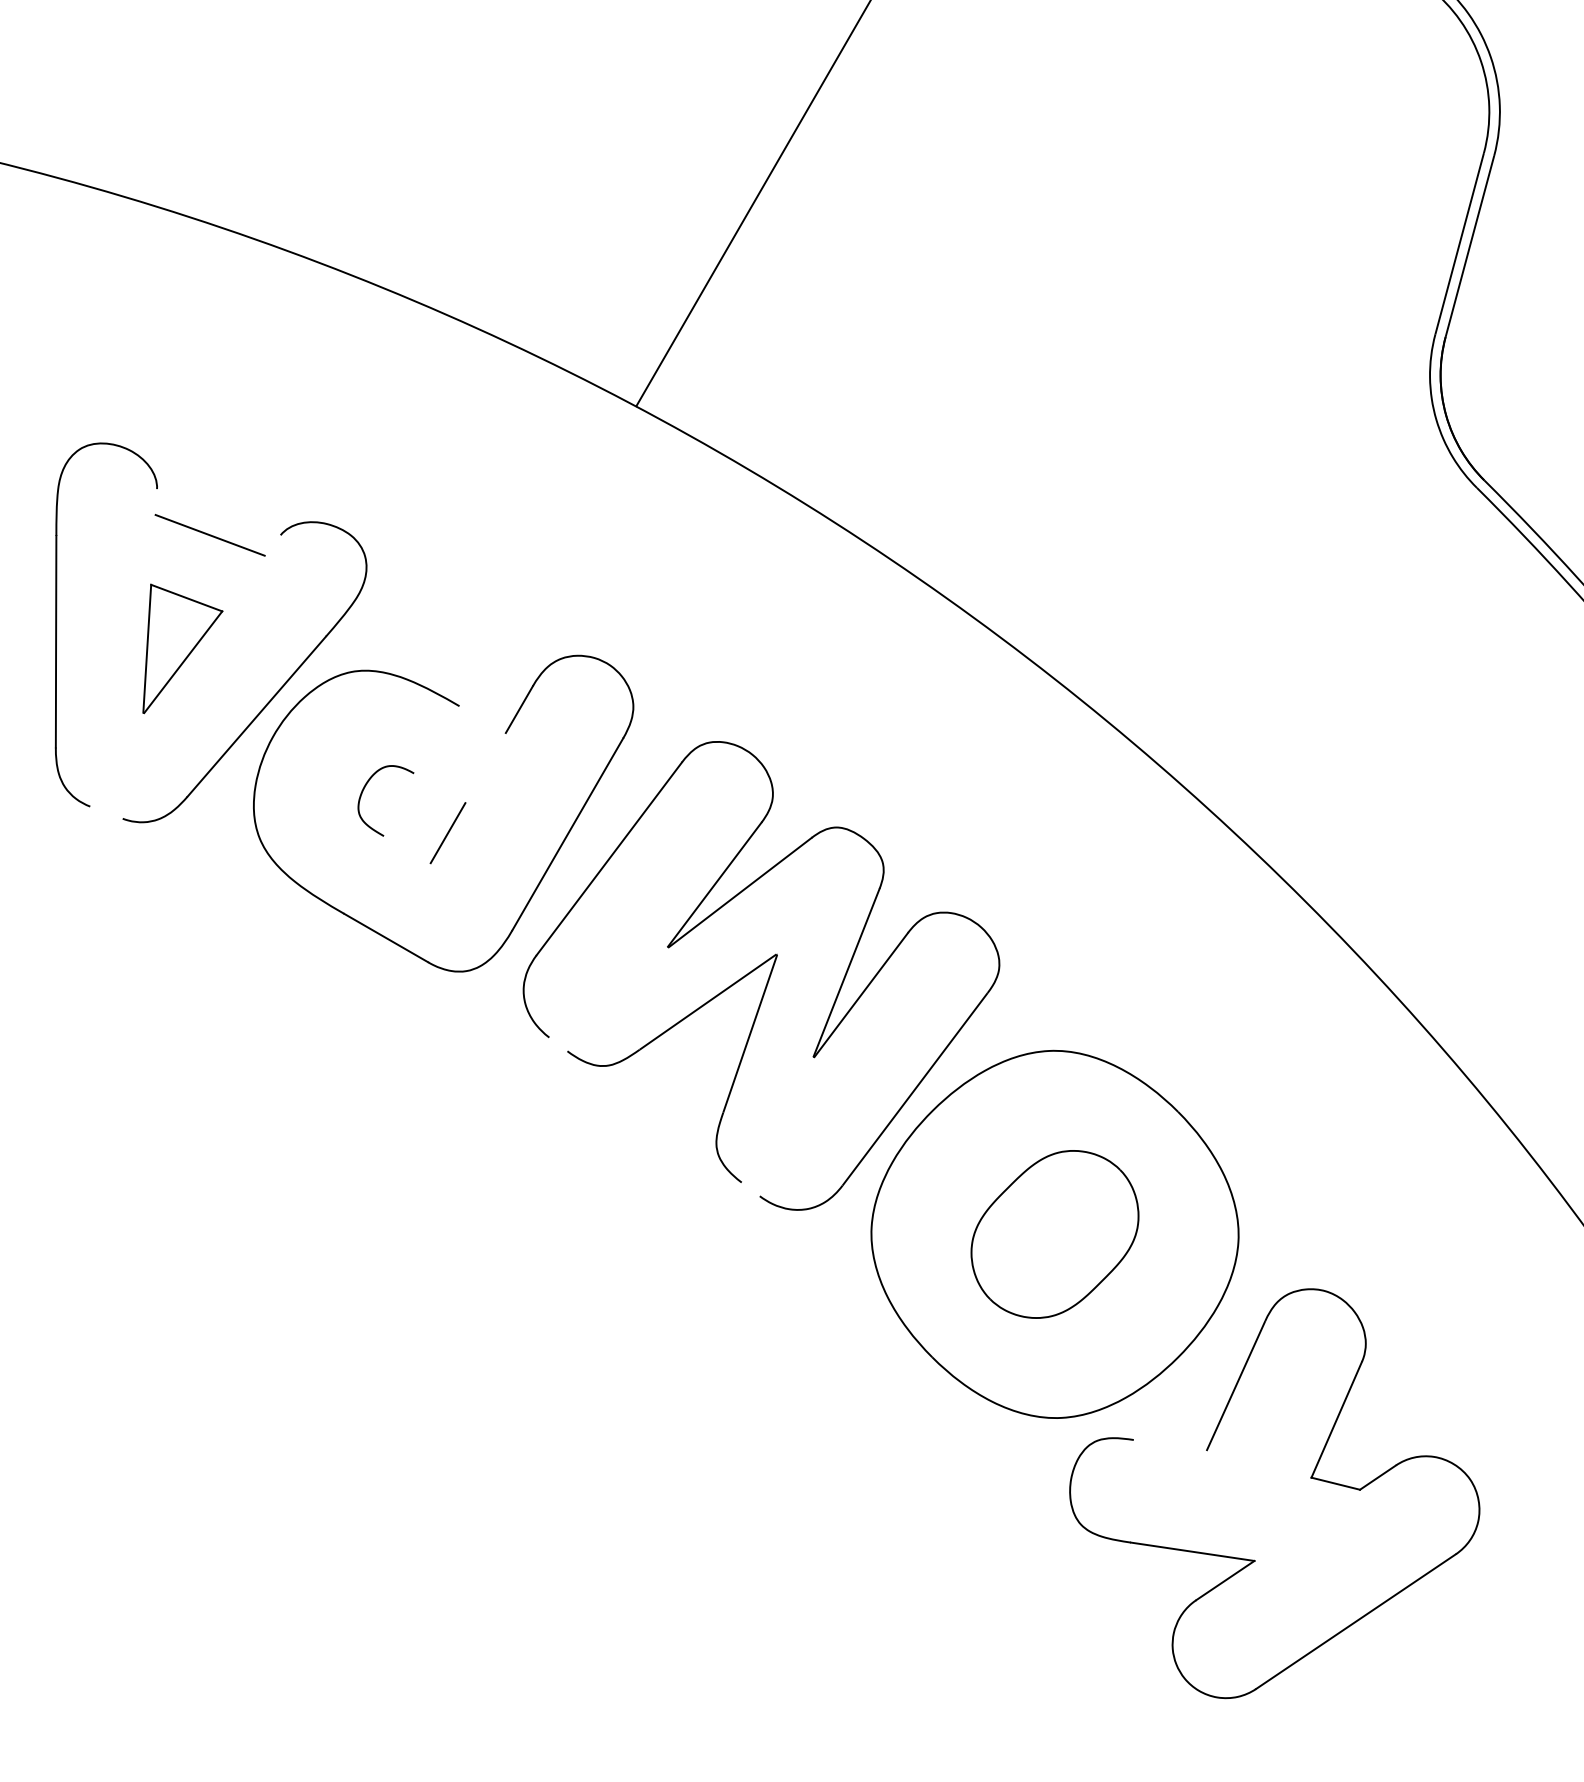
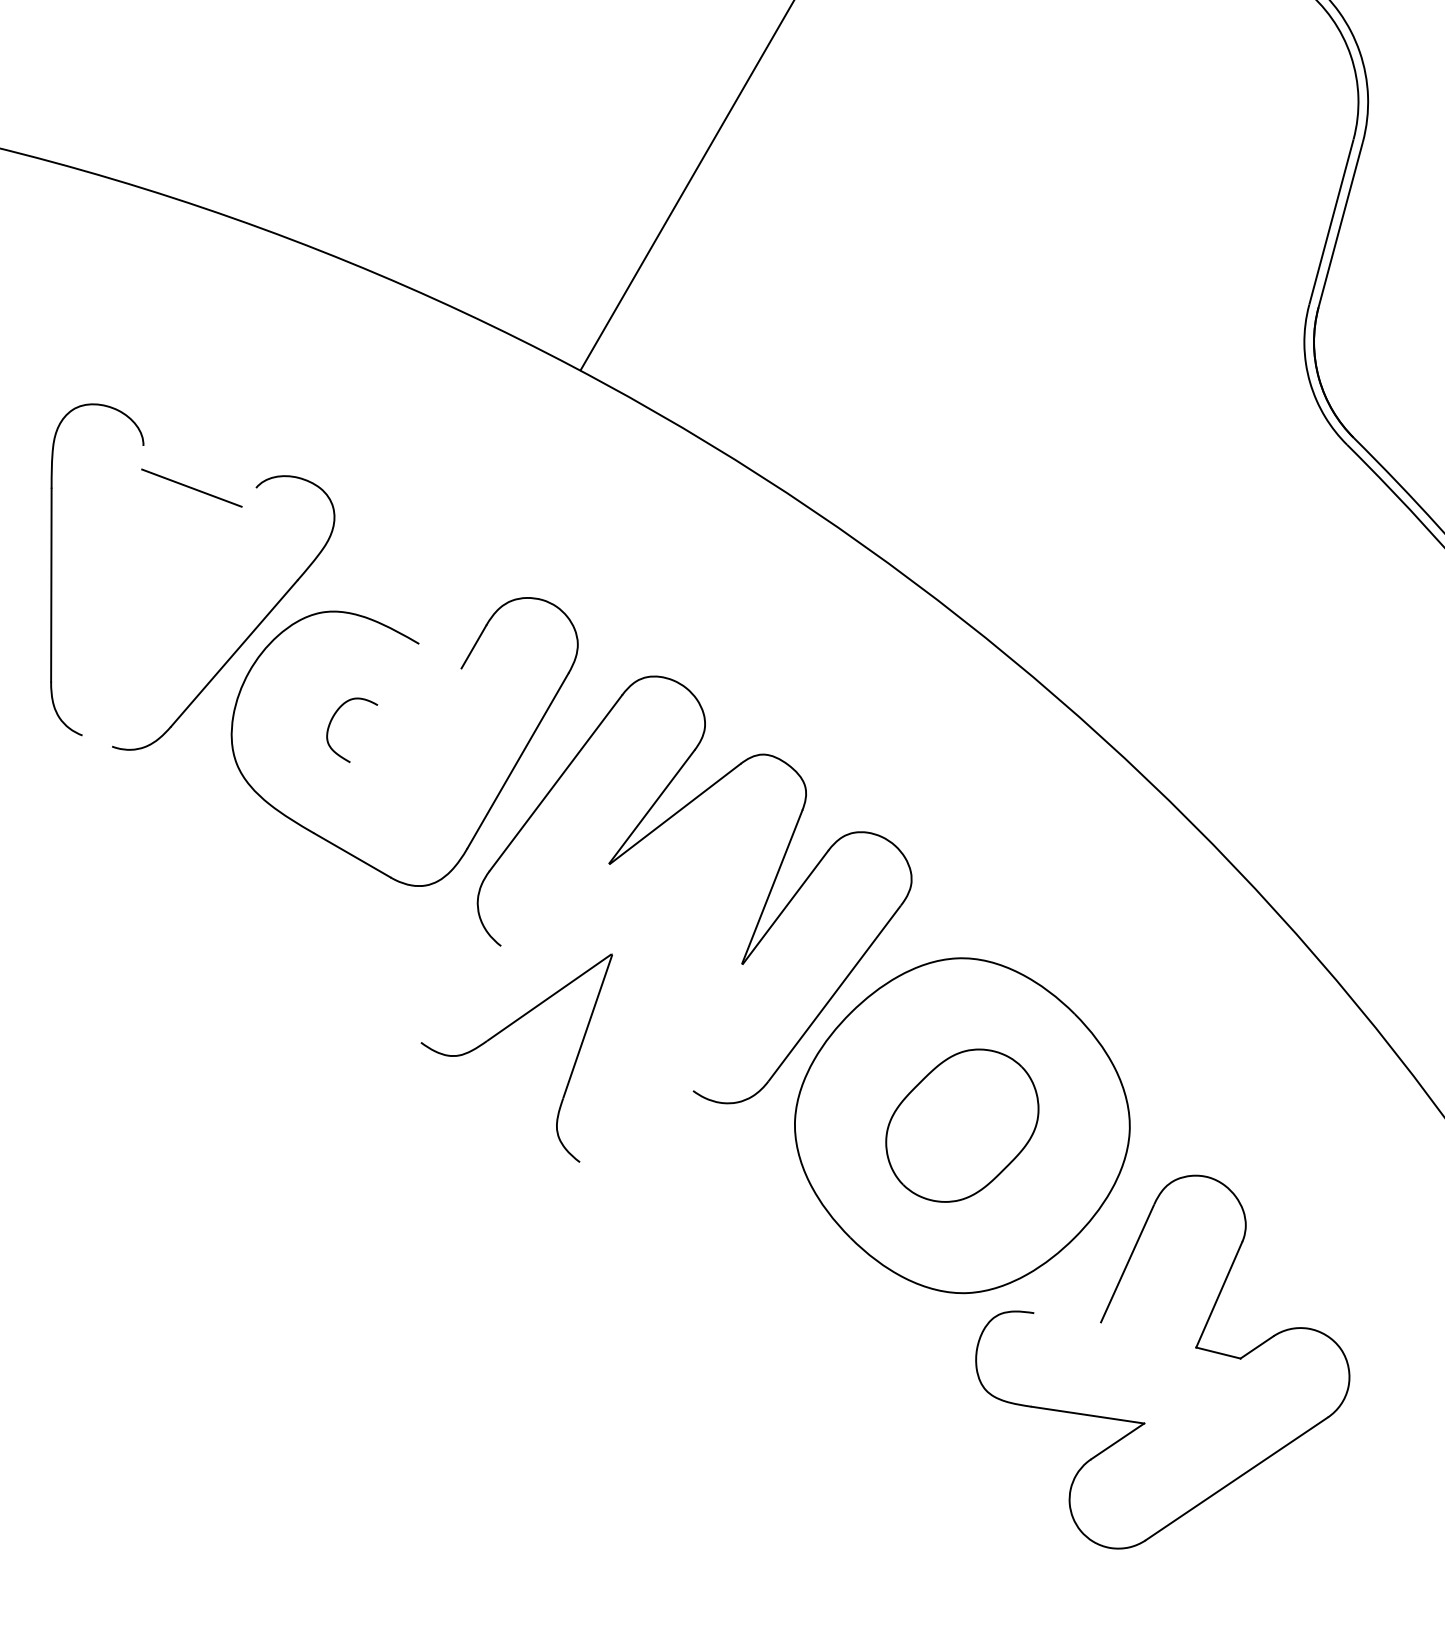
part: (182, 648) -> (166, 591), removed
line: (447, 833) -> (408, 760), removed
part: (653, 1041) -> (499, 1033), moved

